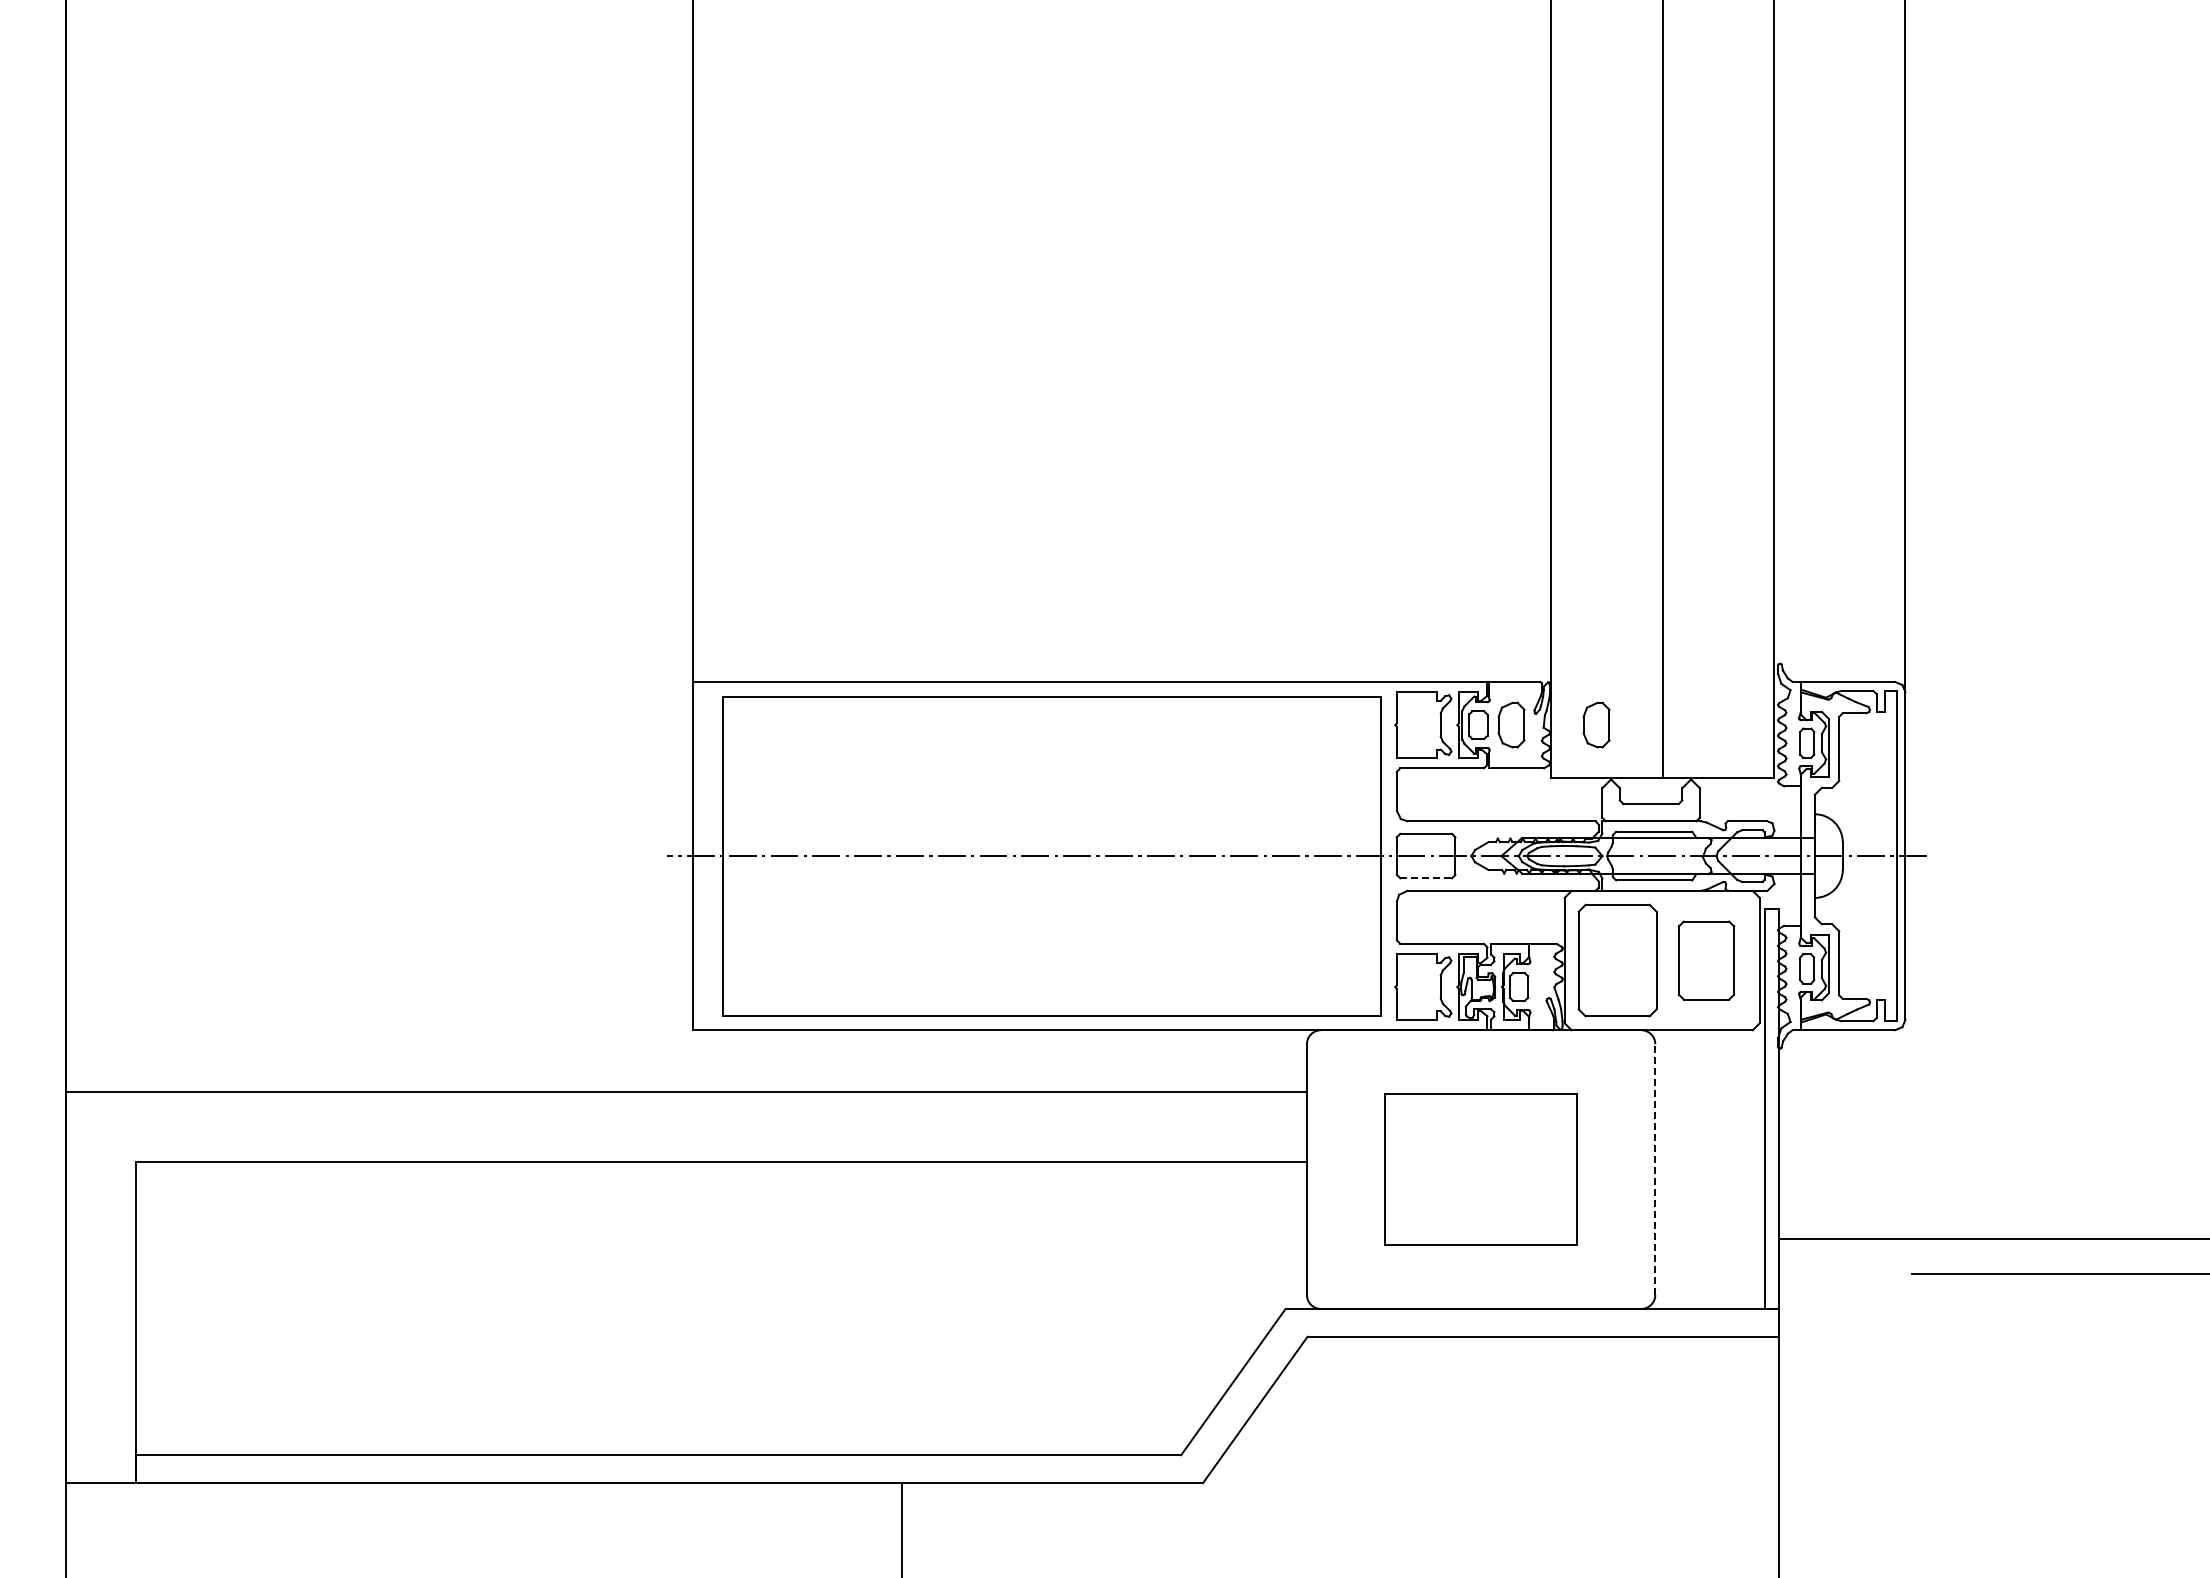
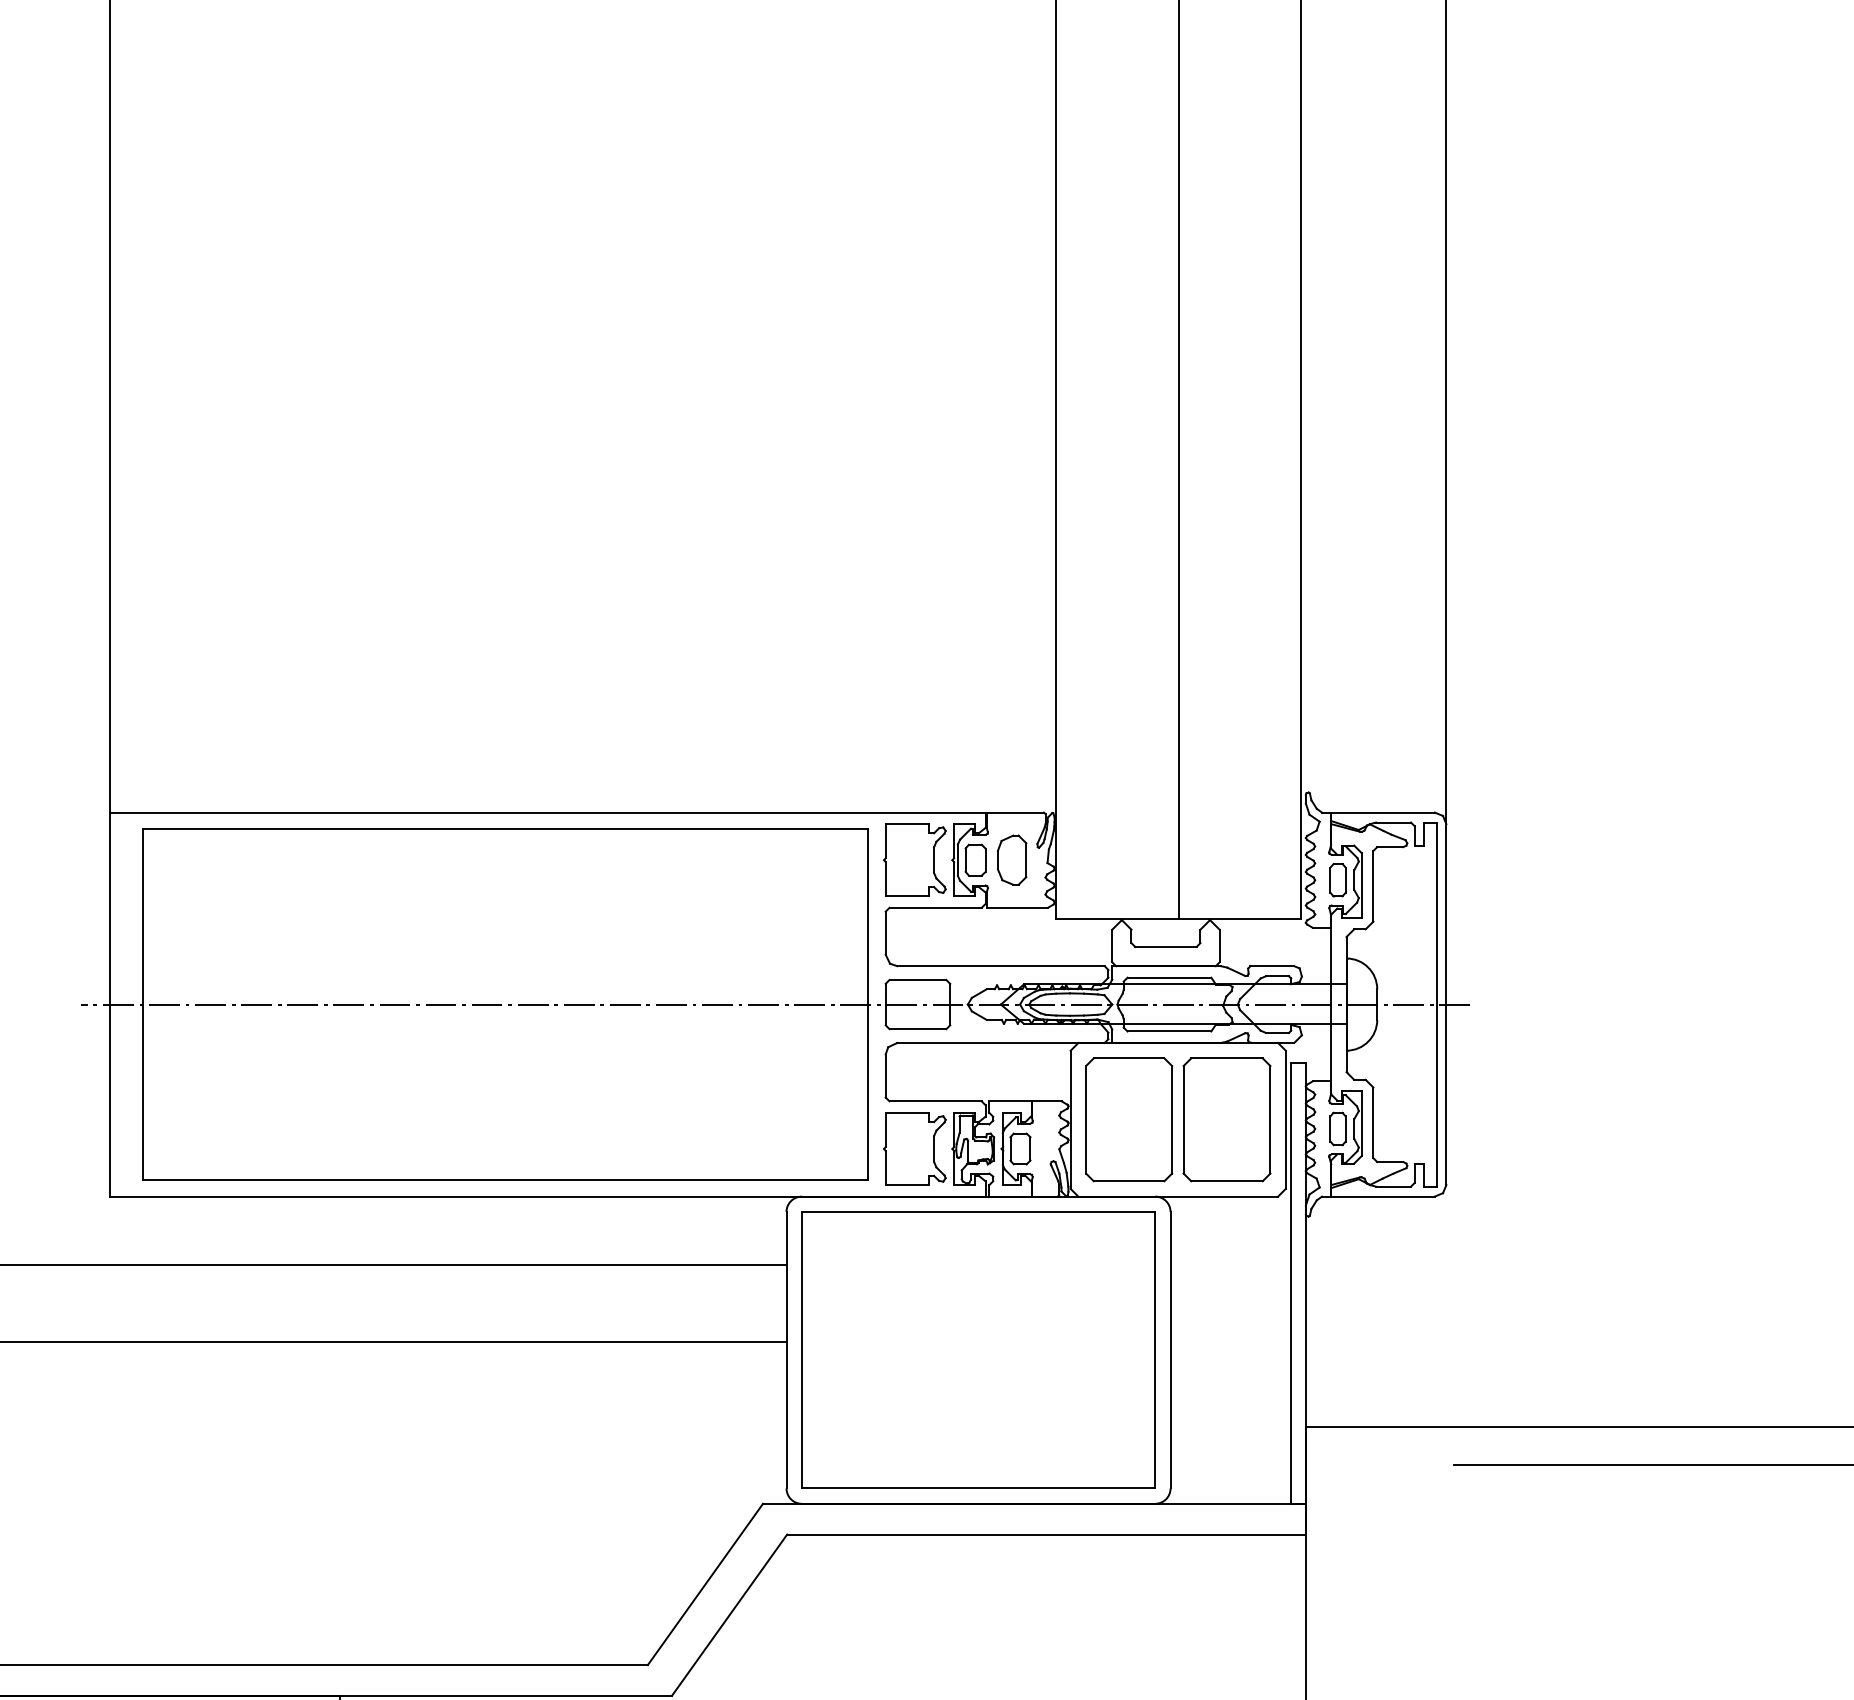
part: (1596, 724) -> (1105, 859), removed
line: (1426, 878) -> (918, 1029), dashed -> solid
part: (1706, 960) -> (1227, 1119), size x1.43
part: (1480, 1169) -> (977, 1350), size x1.67
line: (1655, 1169) -> (1170, 1350), dashed -> solid

